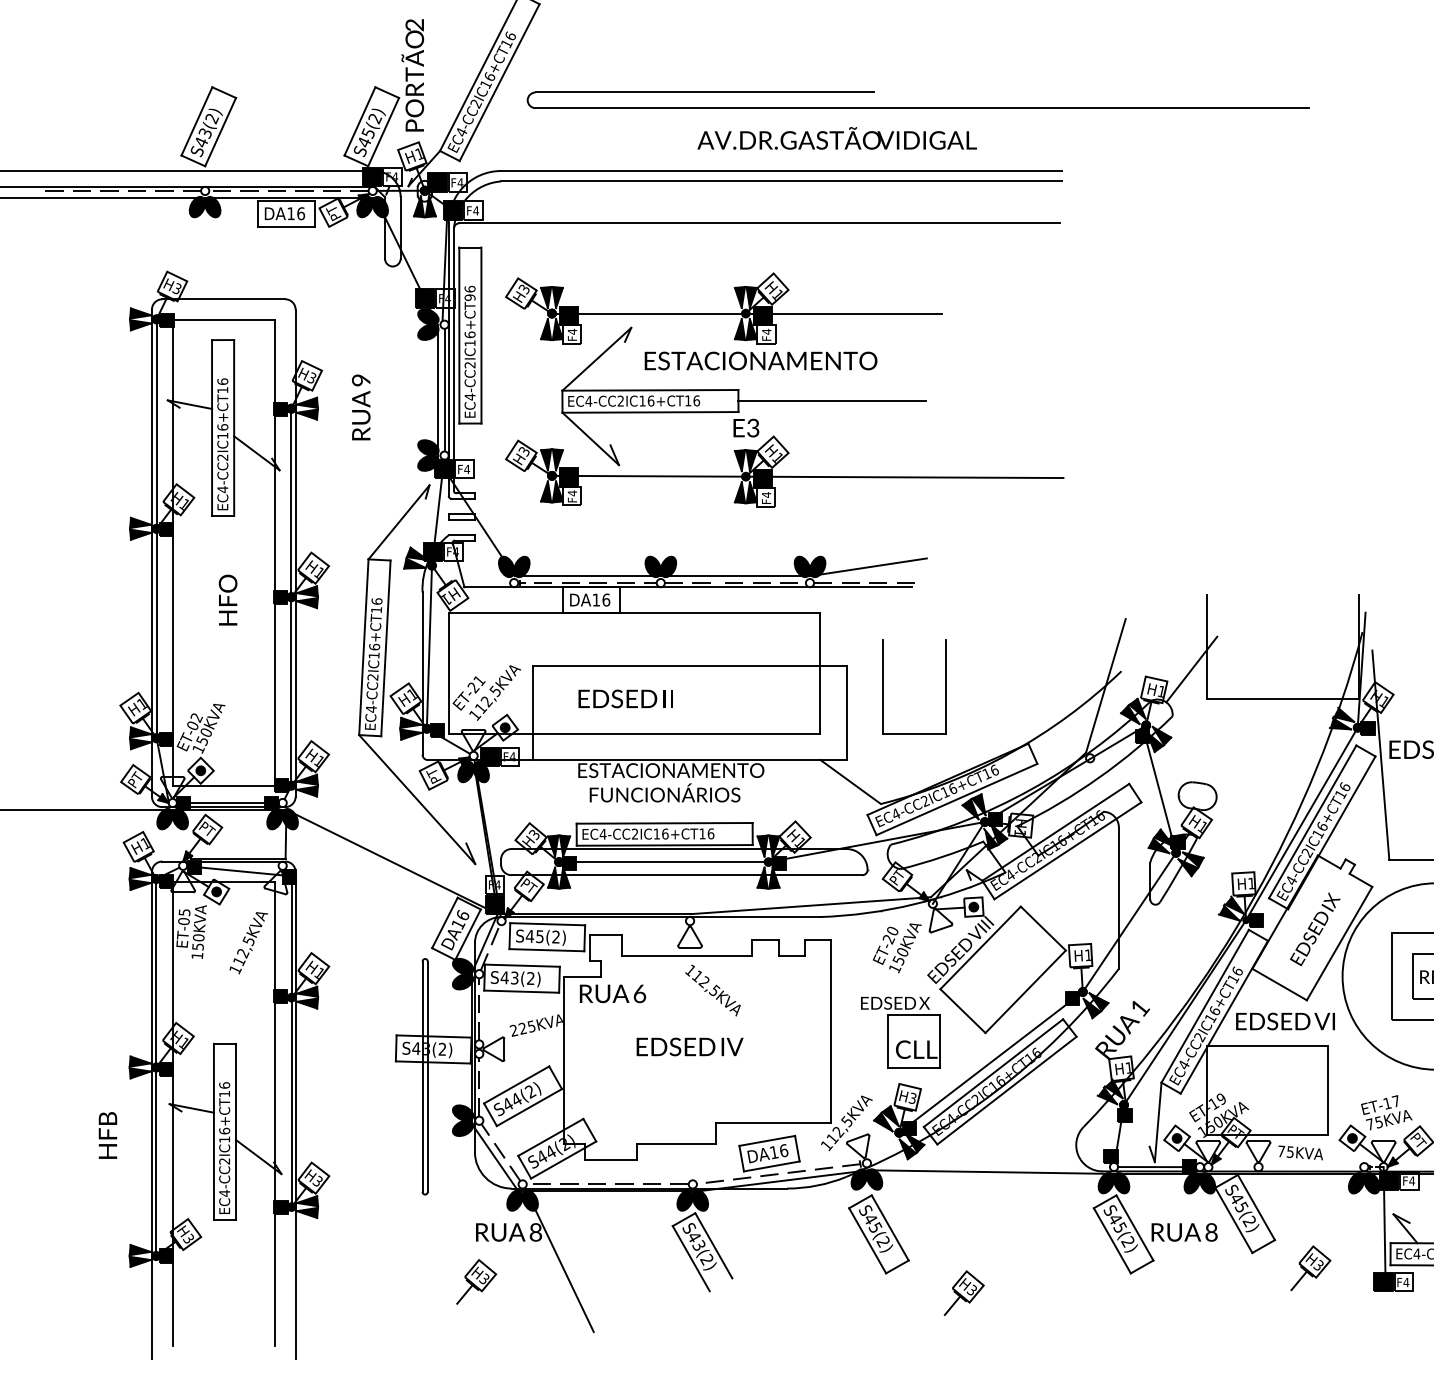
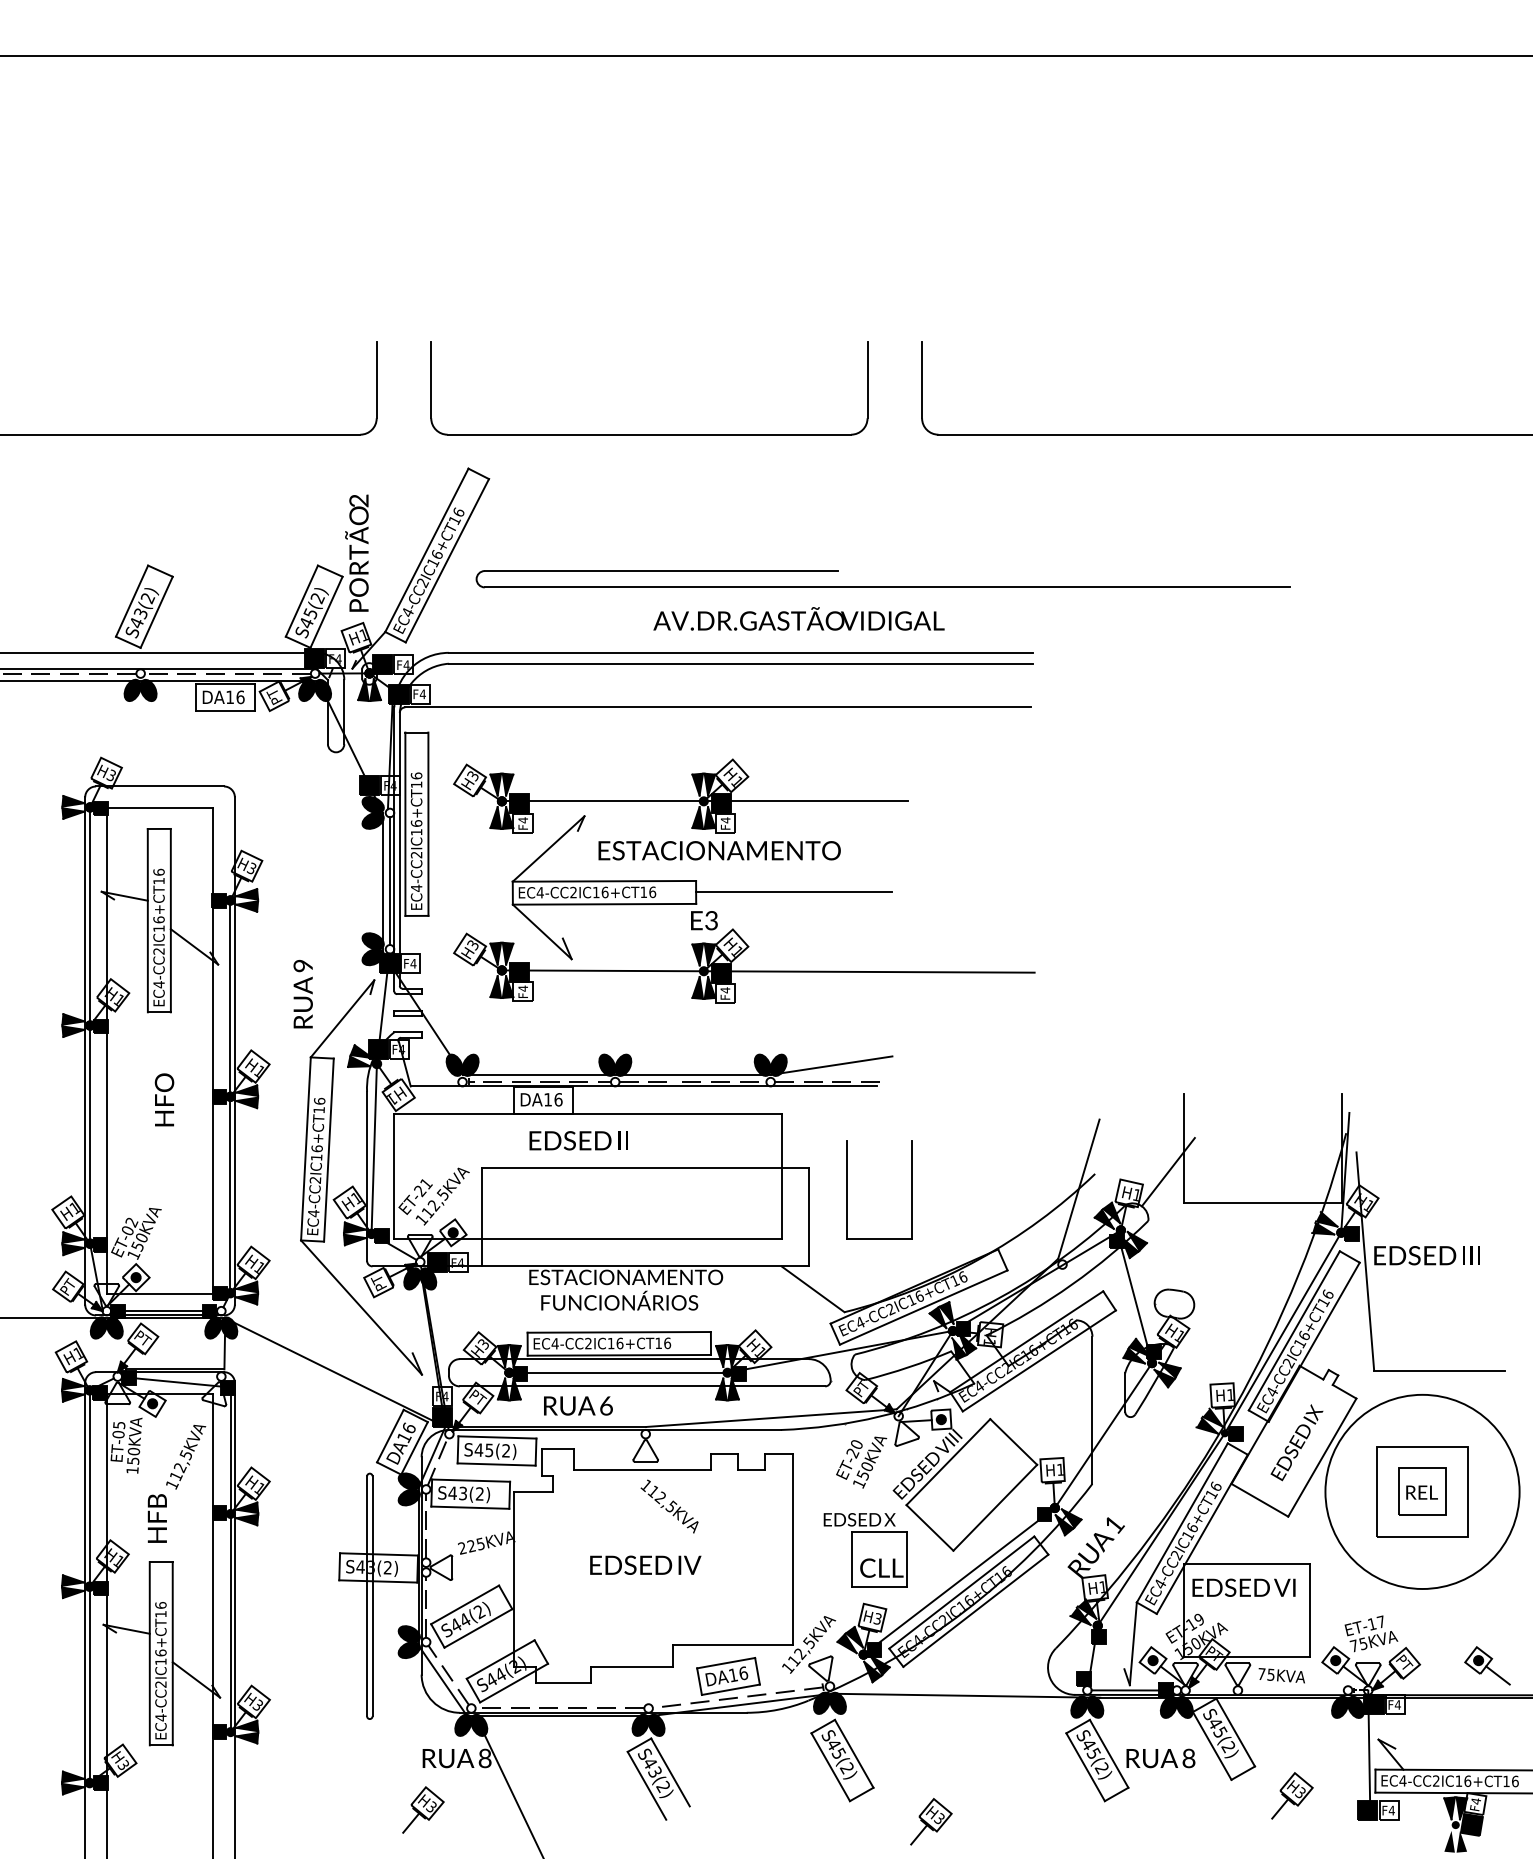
text: (469, 297) -> (416, 784), EC4-CC2IC16+CT96 -> EC4-CC2IC16+CT16
text: (360, 407) -> (302, 994), moved
text: (625, 698) -> (578, 1140), moved
text: (613, 993) -> (578, 1405), moved
text: (1285, 1021) -> (1243, 1587), moved
text: (107, 1135) -> (156, 1518), moved

